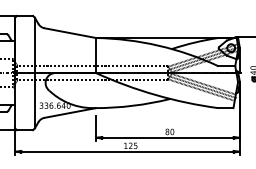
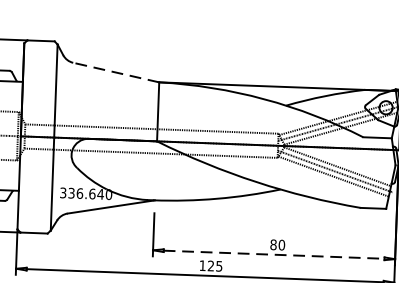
line: (69, 33) -> (114, 73), solid -> dashed
line: (167, 137) -> (273, 254), solid -> dashed

